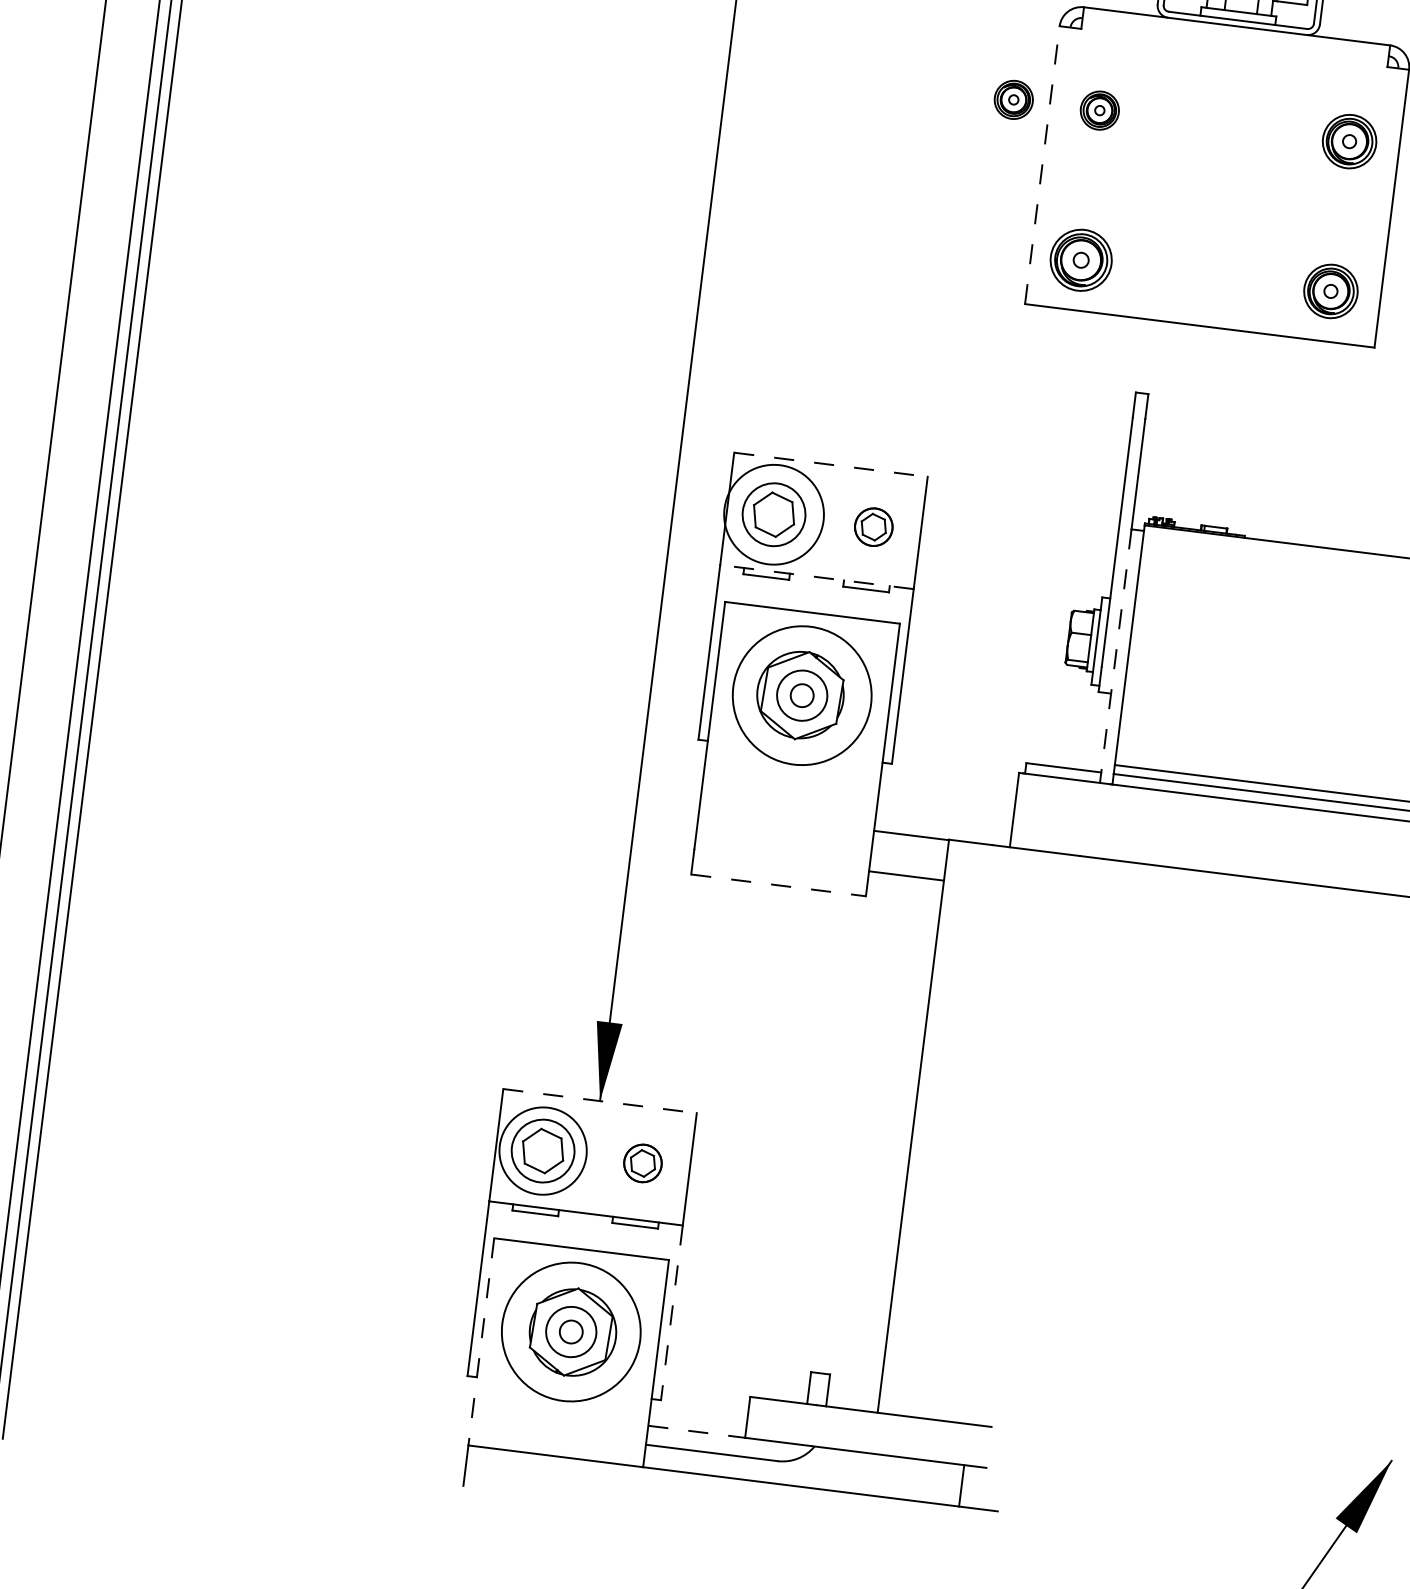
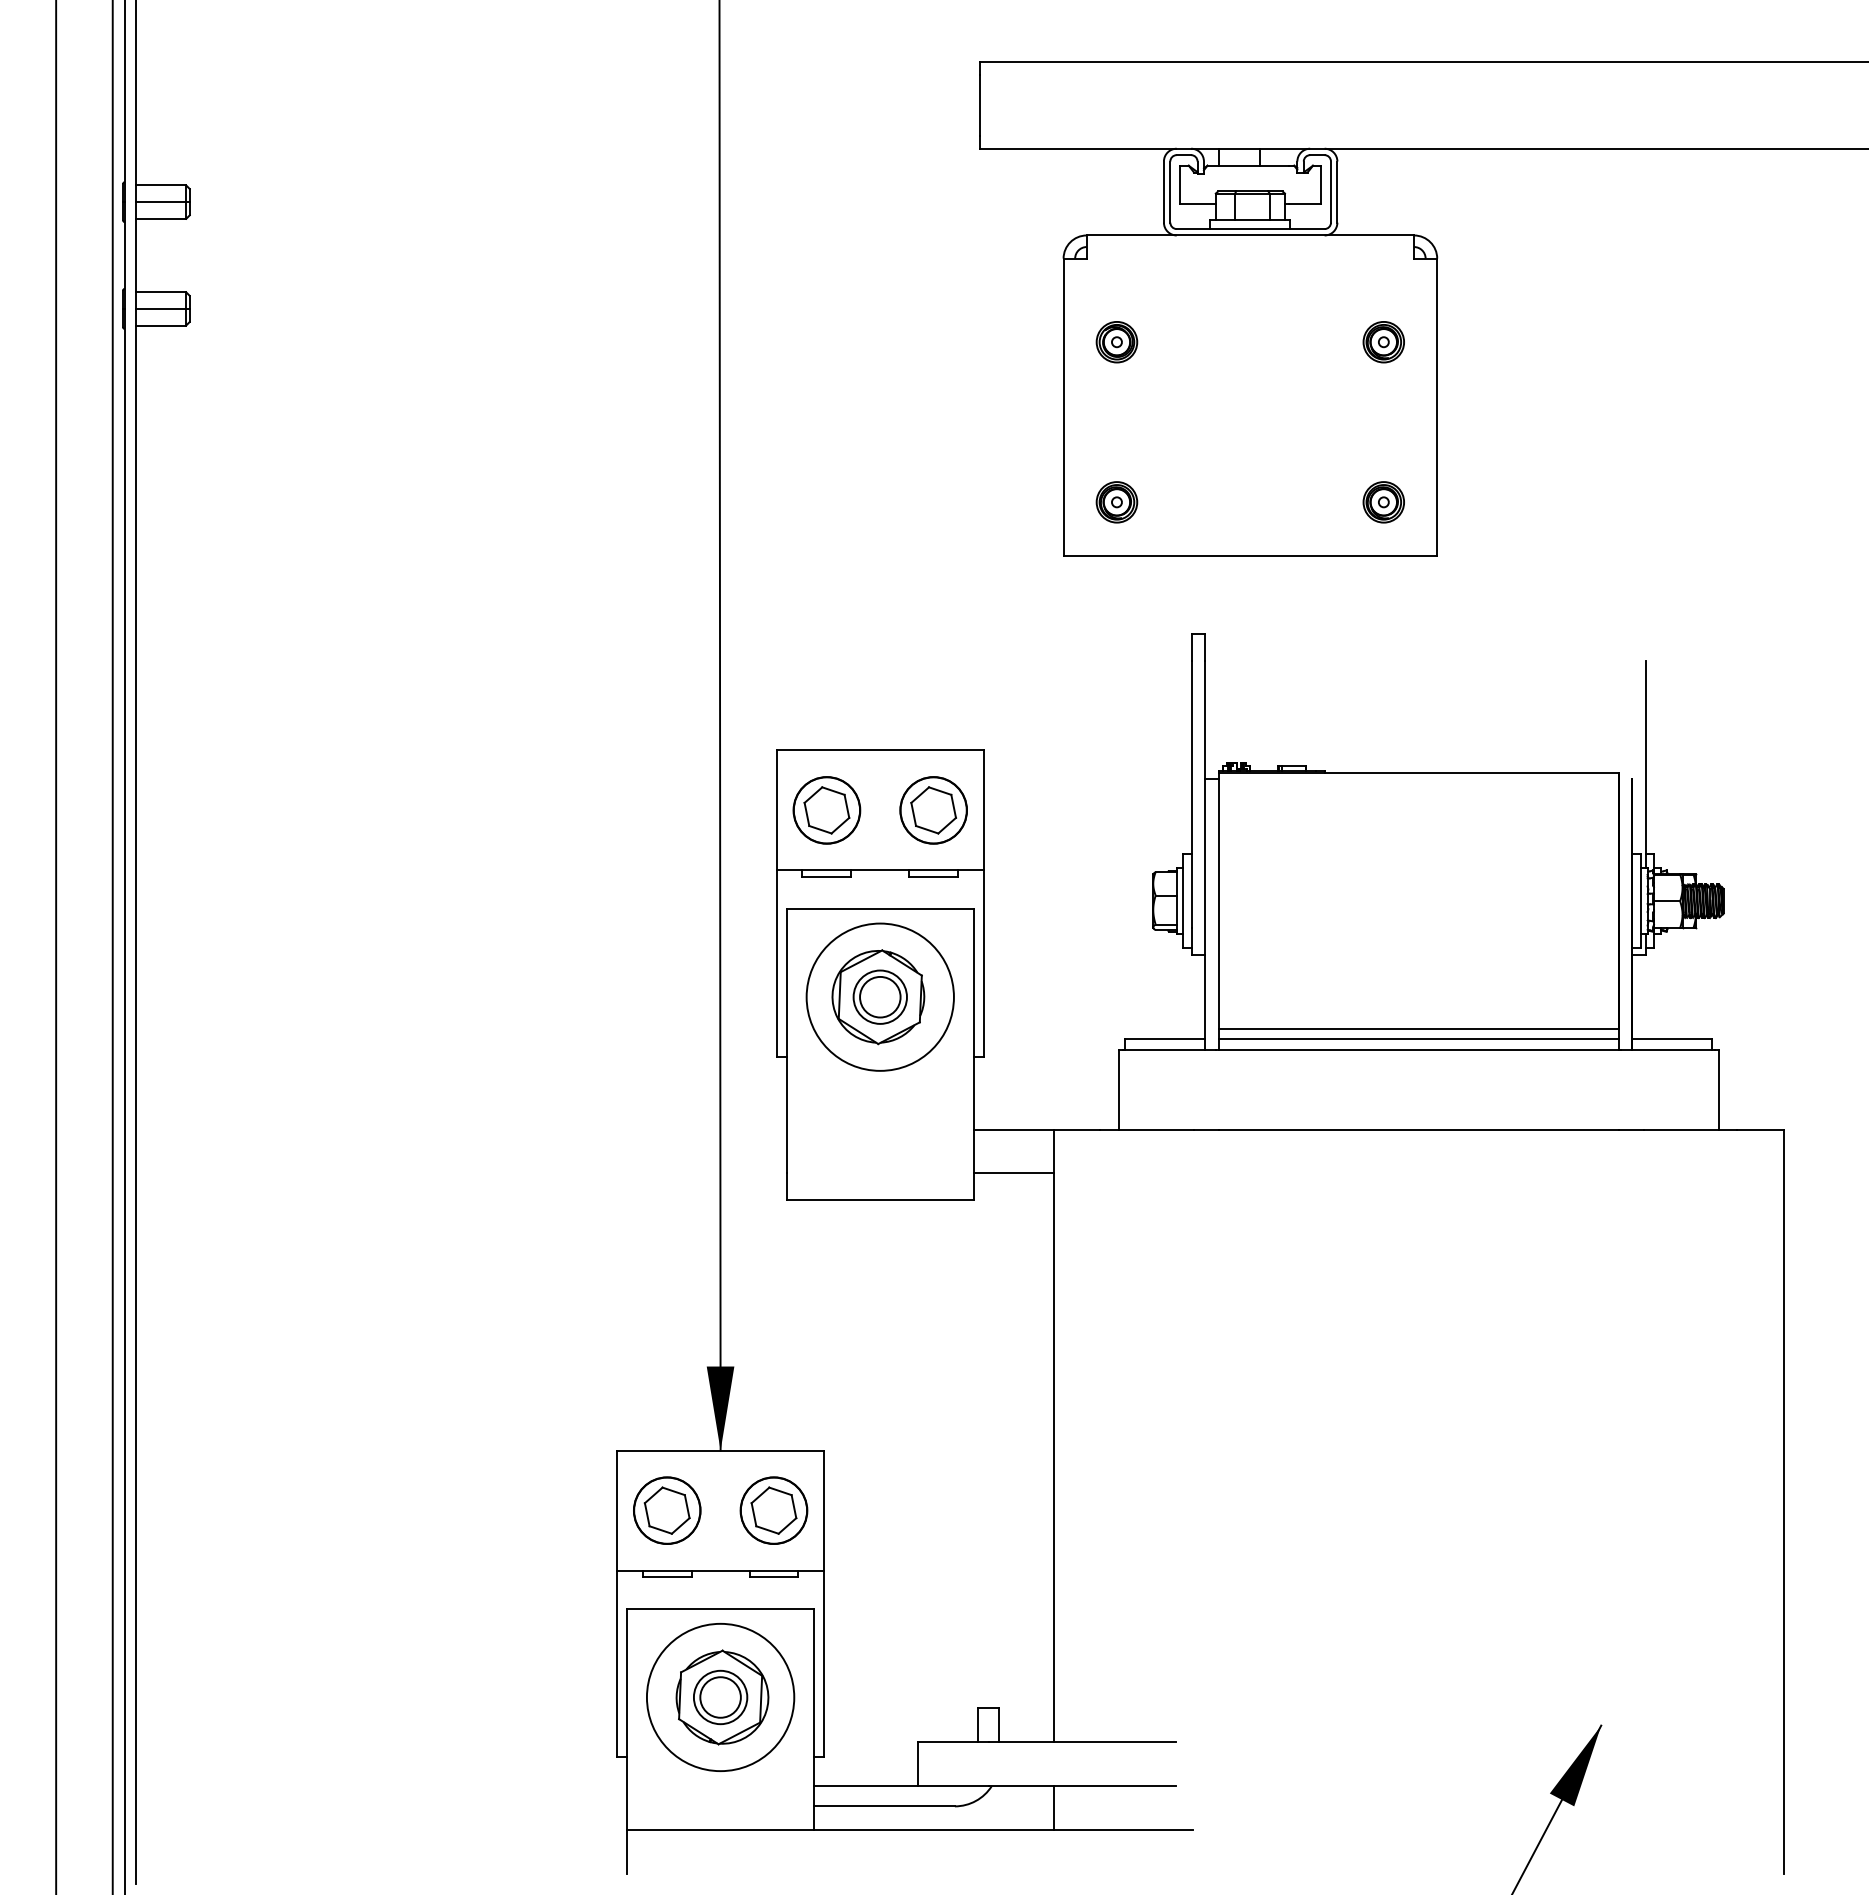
part: (1013, 100) -> (1024, 342), removed
part: (1349, 141) -> (1383, 342), size x0.71
line: (1042, 165) -> (1063, 407), dashed -> solid
part: (1080, 260) -> (1116, 502), size x0.62
part: (1330, 291) -> (1383, 502), size x0.71
line: (831, 464) -> (880, 750), dashed -> solid
circle: (773, 514) -> (826, 810), size x0.62
part: (873, 527) -> (933, 810), size x1.67
line: (816, 577) -> (879, 870), dashed -> solid
line: (1115, 656) -> (1205, 914), dashed -> solid
circle: (802, 695) -> (880, 996), size x1.67
line: (778, 885) -> (880, 1200), dashed -> solid
line: (600, 1101) -> (721, 1450), dashed -> solid
circle: (543, 1150) -> (667, 1510), size x0.71
part: (642, 1163) -> (773, 1510), size x1.67
line: (672, 1313) -> (824, 1664), dashed -> solid
circle: (571, 1332) -> (720, 1697), size x1.67
line: (481, 1341) -> (627, 1719), dashed -> solid
line: (696, 1432) -> (865, 1786), dashed -> solid
line: (961, 1486) -> (1053, 1808), moved

